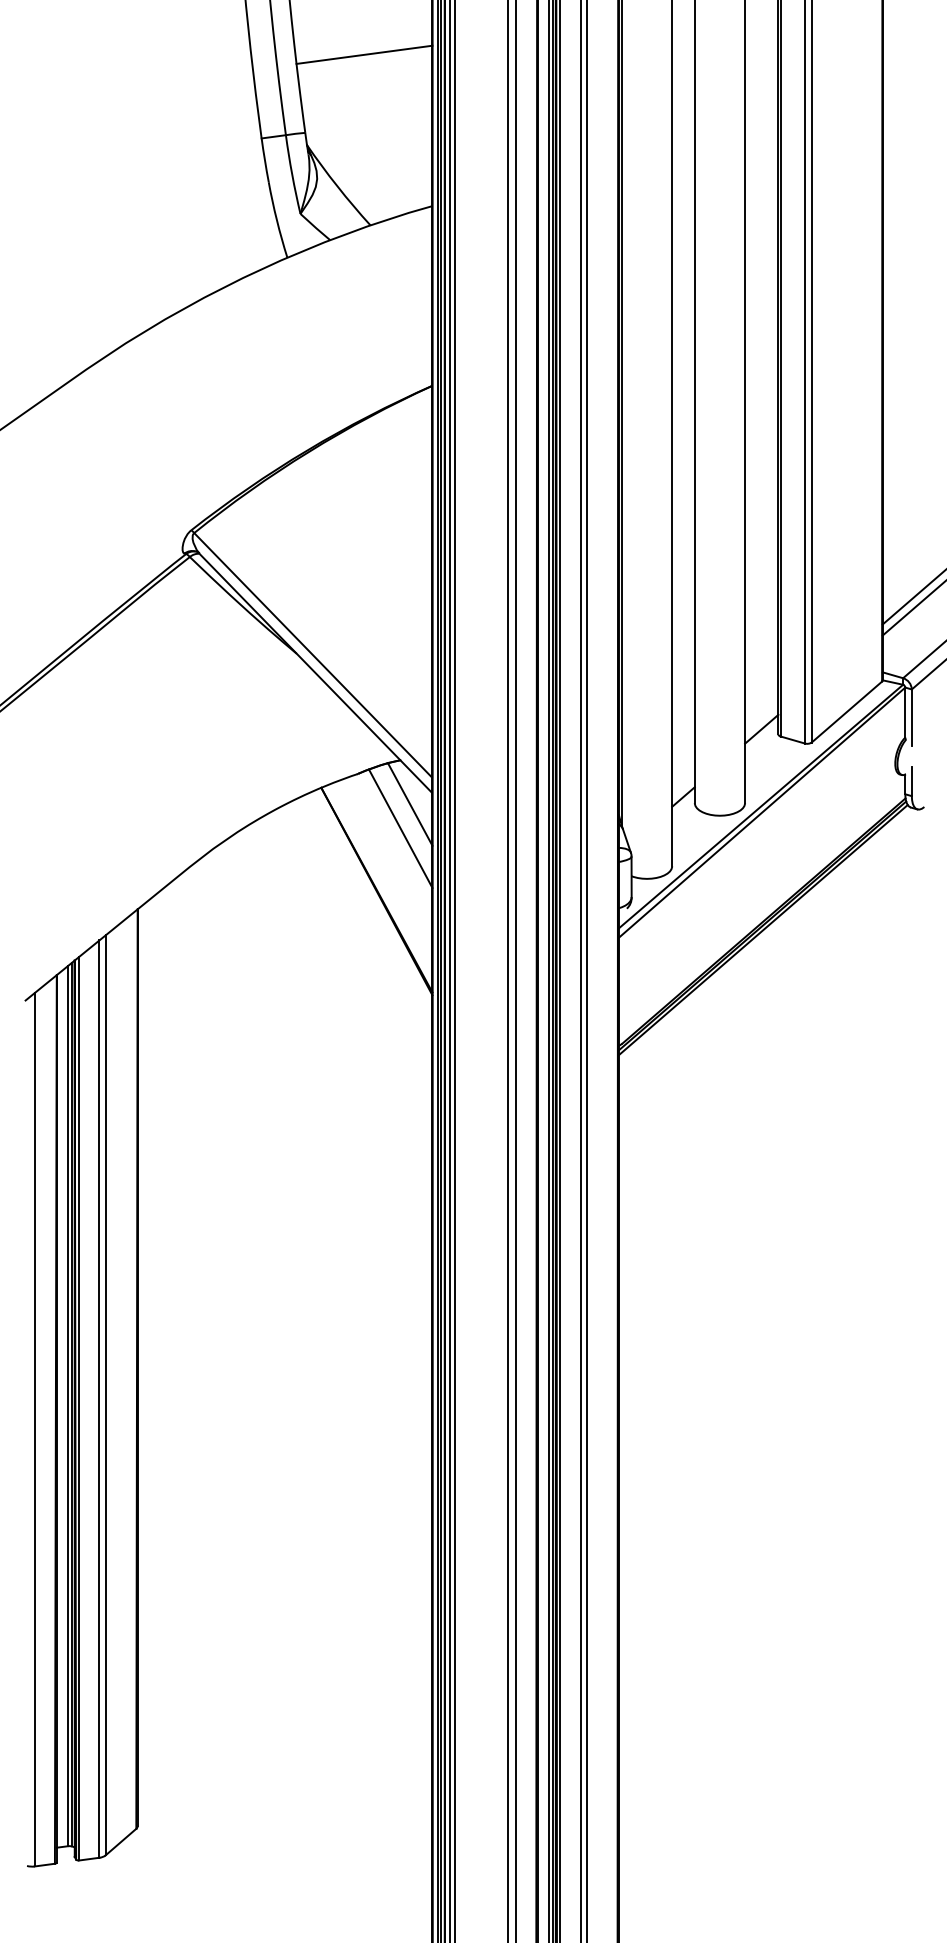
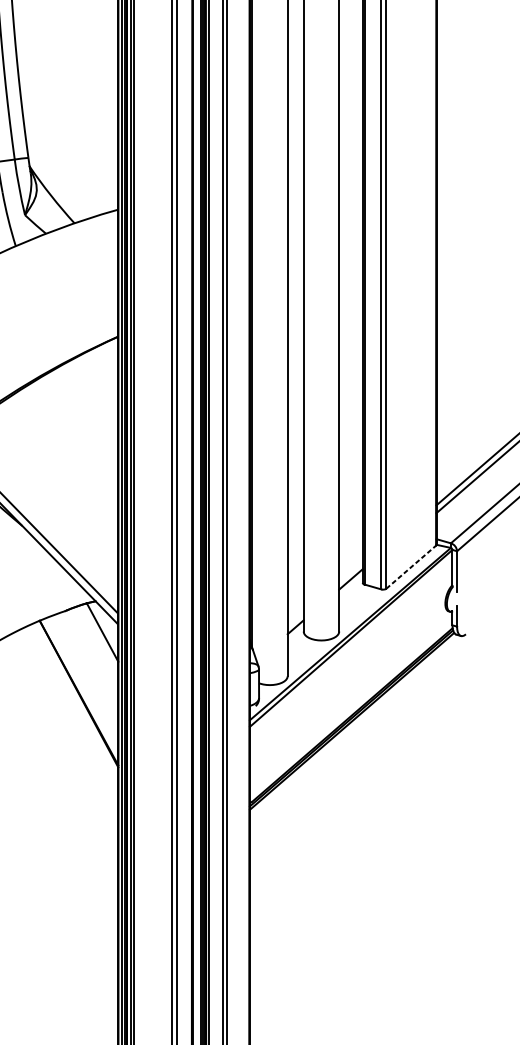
line: (364, 54) -> (70, 102), removed
line: (846, 712) -> (410, 567), solid -> dashed
line: (400, 828) -> (95, 649), removed

